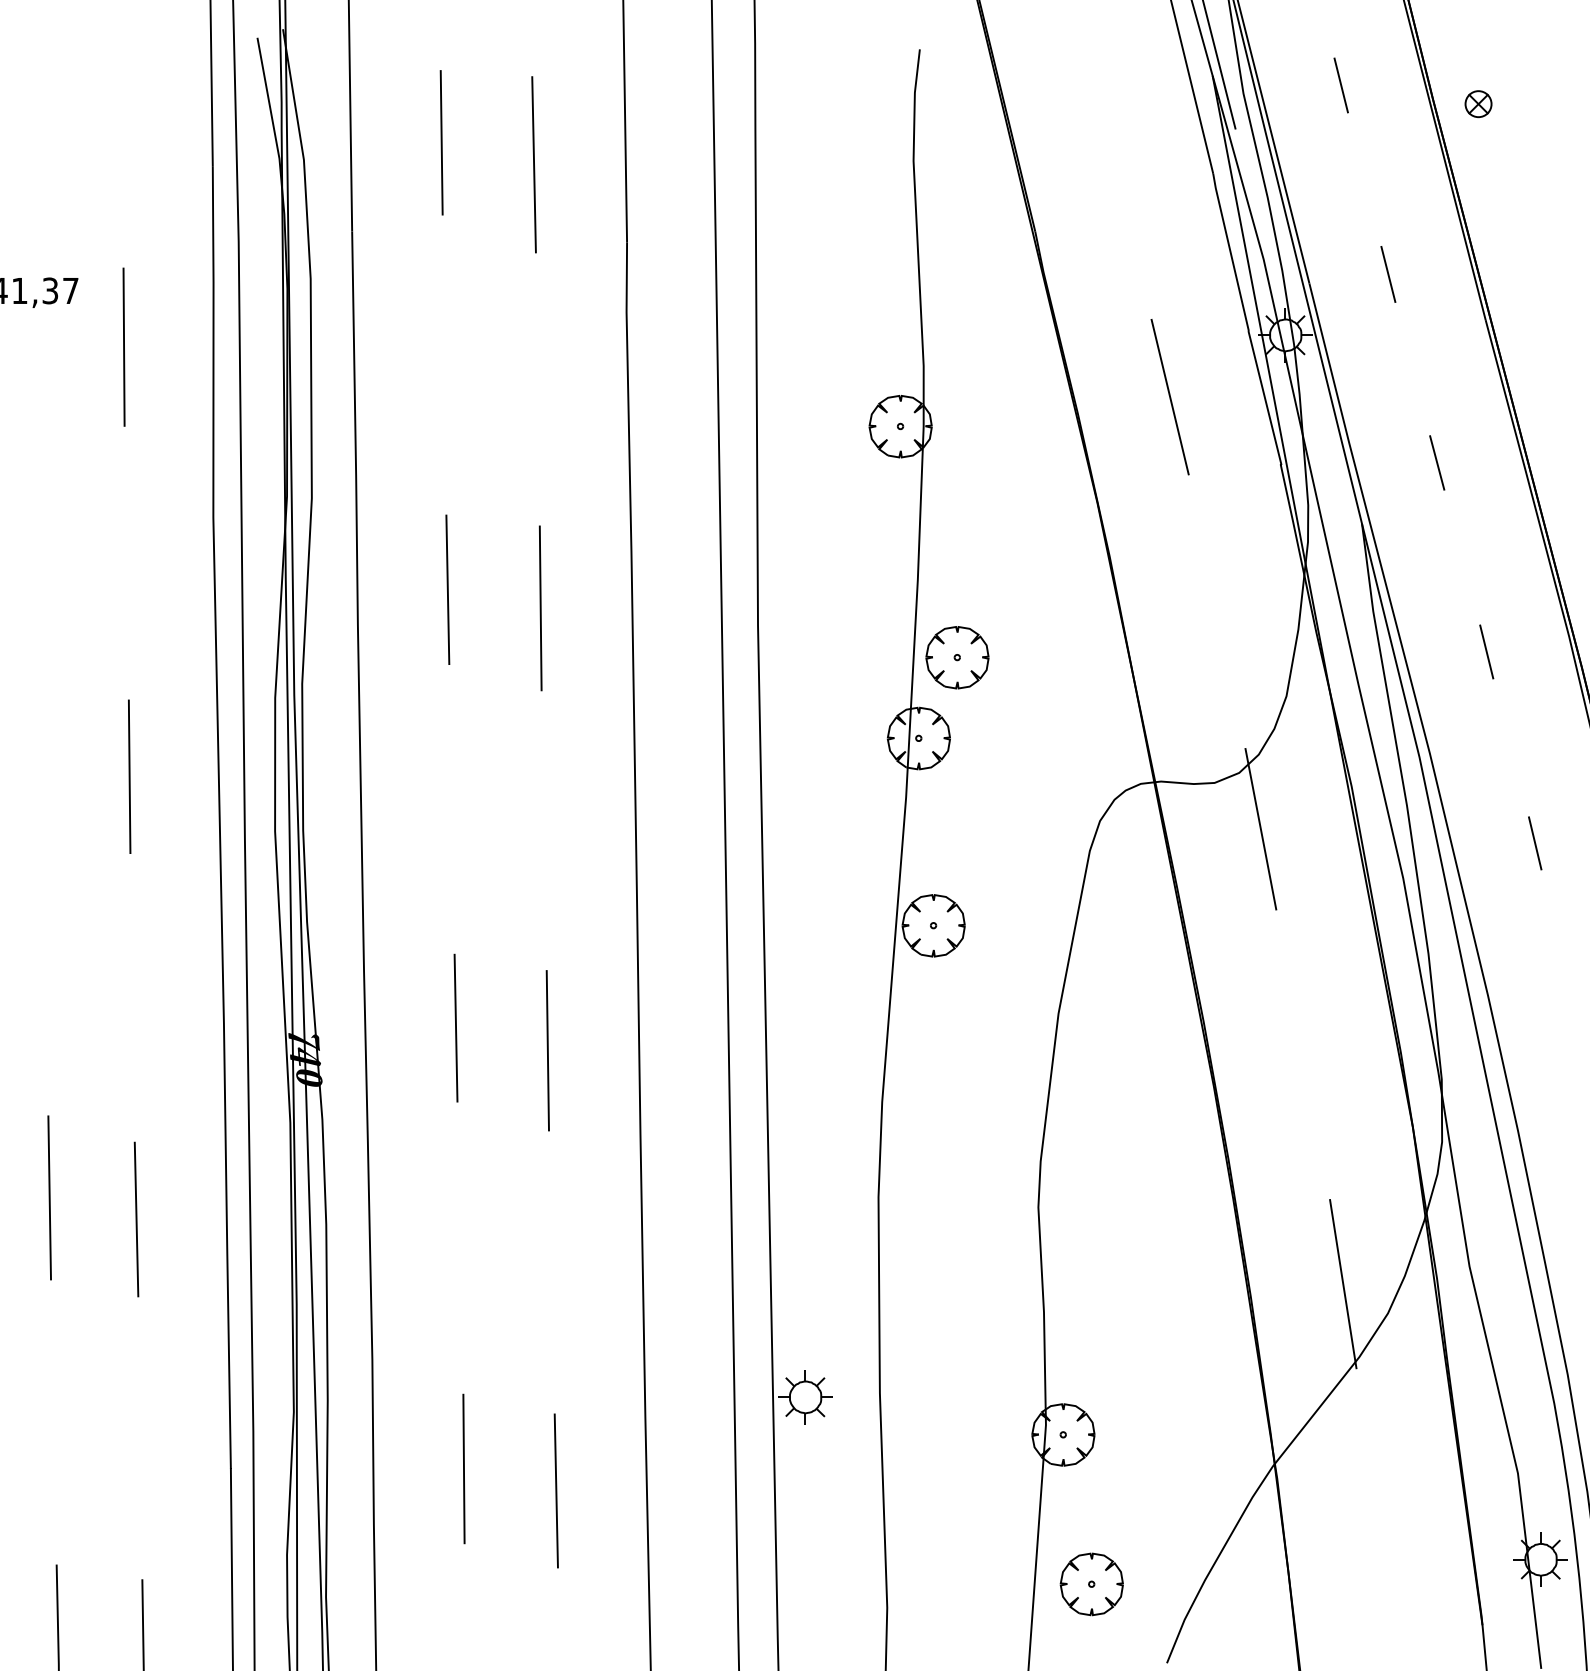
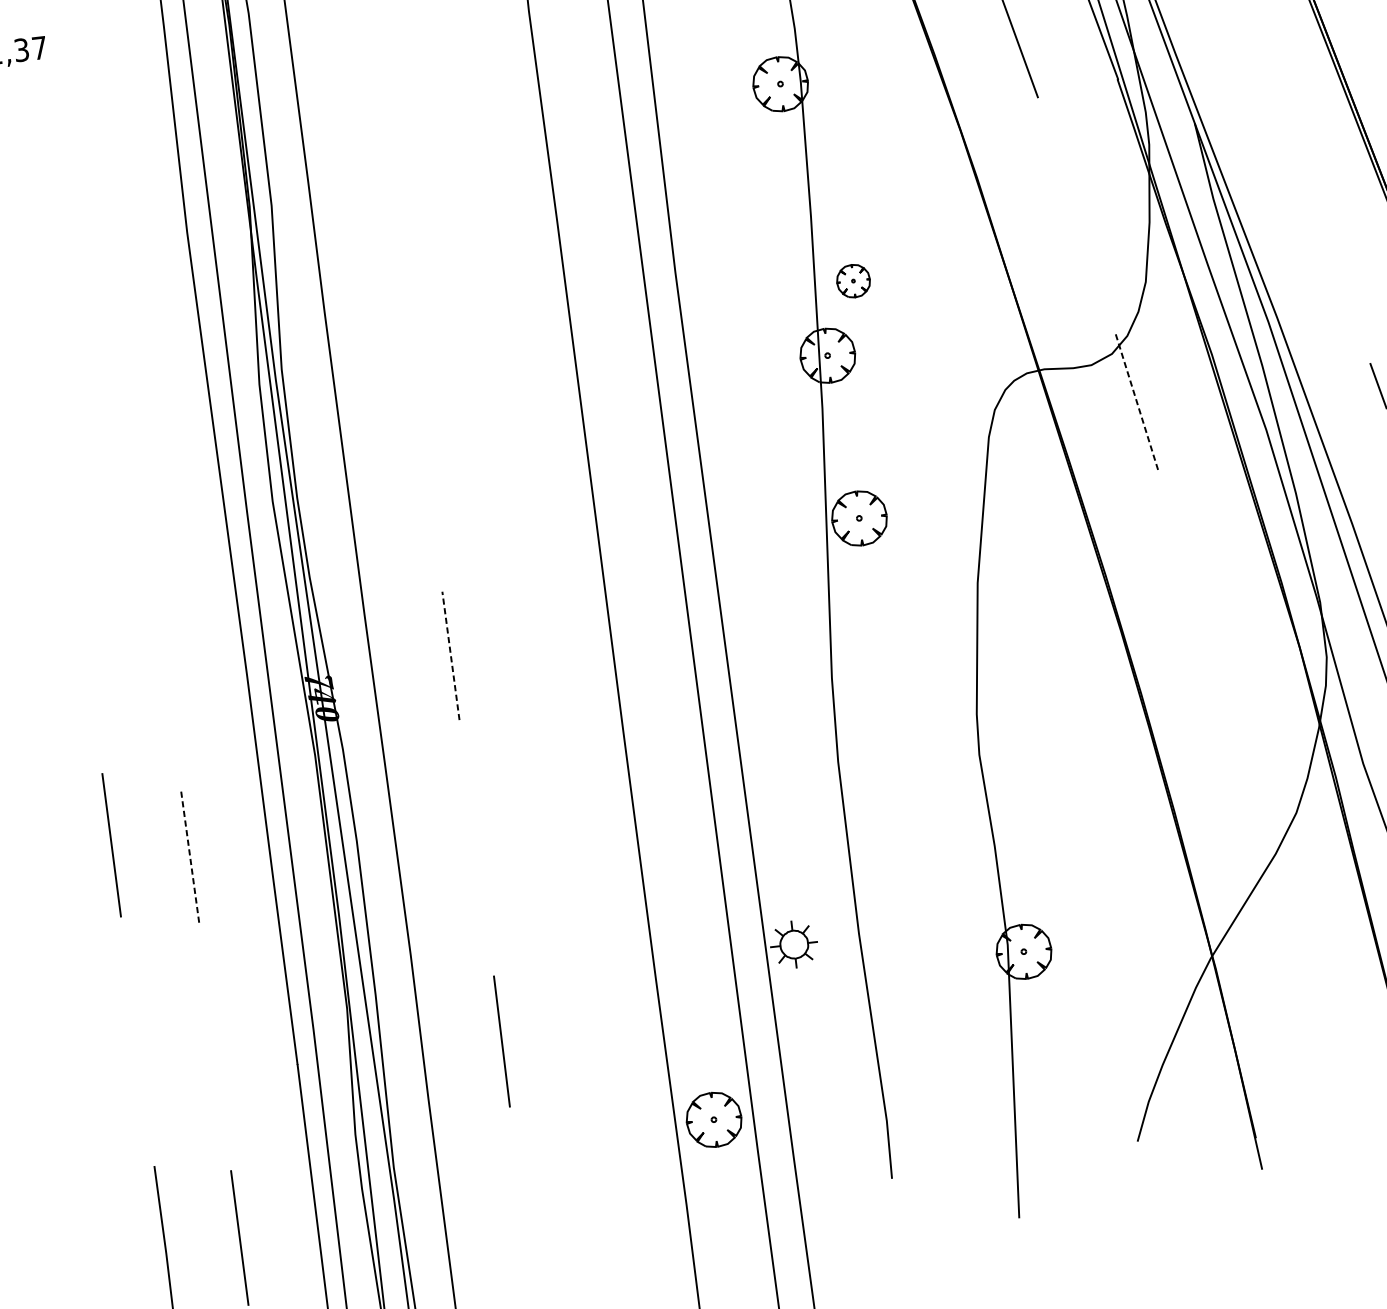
line: (123, 346) -> (91, 91), removed
line: (1437, 462) -> (1254, 62), removed
line: (447, 589) -> (399, 272), removed
line: (540, 608) -> (483, 279), removed
line: (1486, 651) -> (1316, 222), removed
part: (957, 657) -> (853, 280), size x0.6
line: (129, 776) -> (139, 467), removed
line: (1260, 829) -> (1136, 401), solid -> dashed
line: (456, 1027) -> (451, 655), solid -> dashed
line: (547, 1050) -> (533, 666), removed
line: (136, 1219) -> (189, 855), solid -> dashed
line: (1343, 1284) -> (1254, 791), removed
line: (555, 1490) -> (584, 1051), removed
part: (1091, 1584) -> (713, 1119), moved

